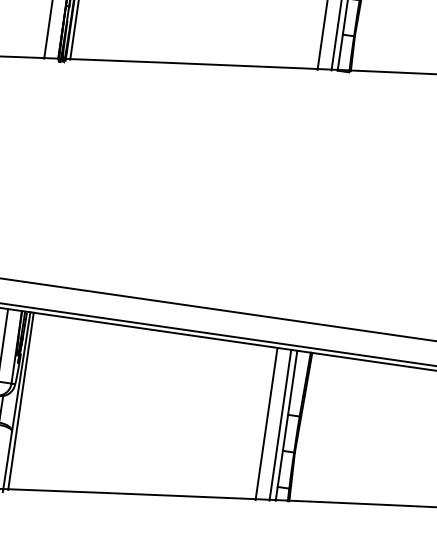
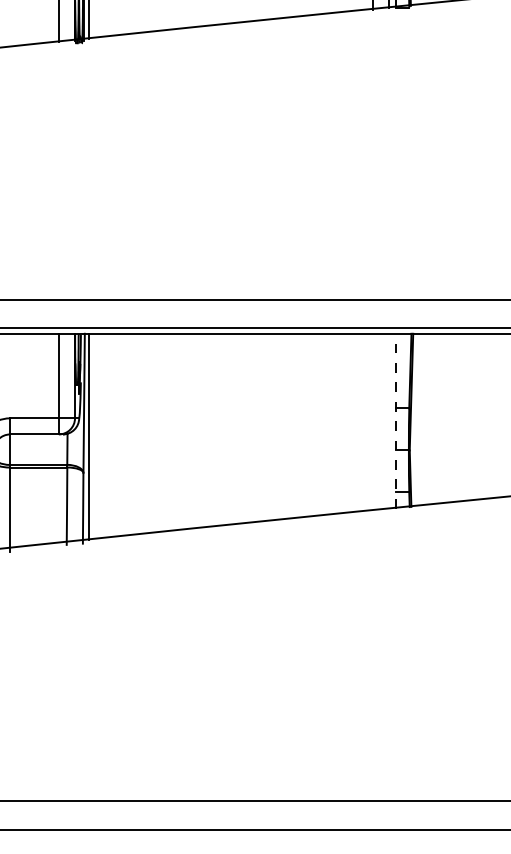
line: (266, 423) -> (372, 421), removed
line: (280, 425) -> (388, 421), removed
line: (286, 425) -> (395, 420), solid -> dashed

